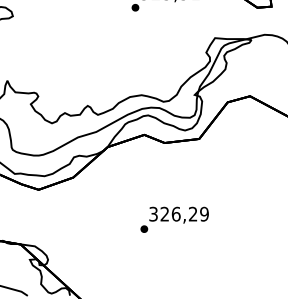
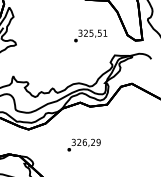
text: (173, 218) -> (83, 144), moved

